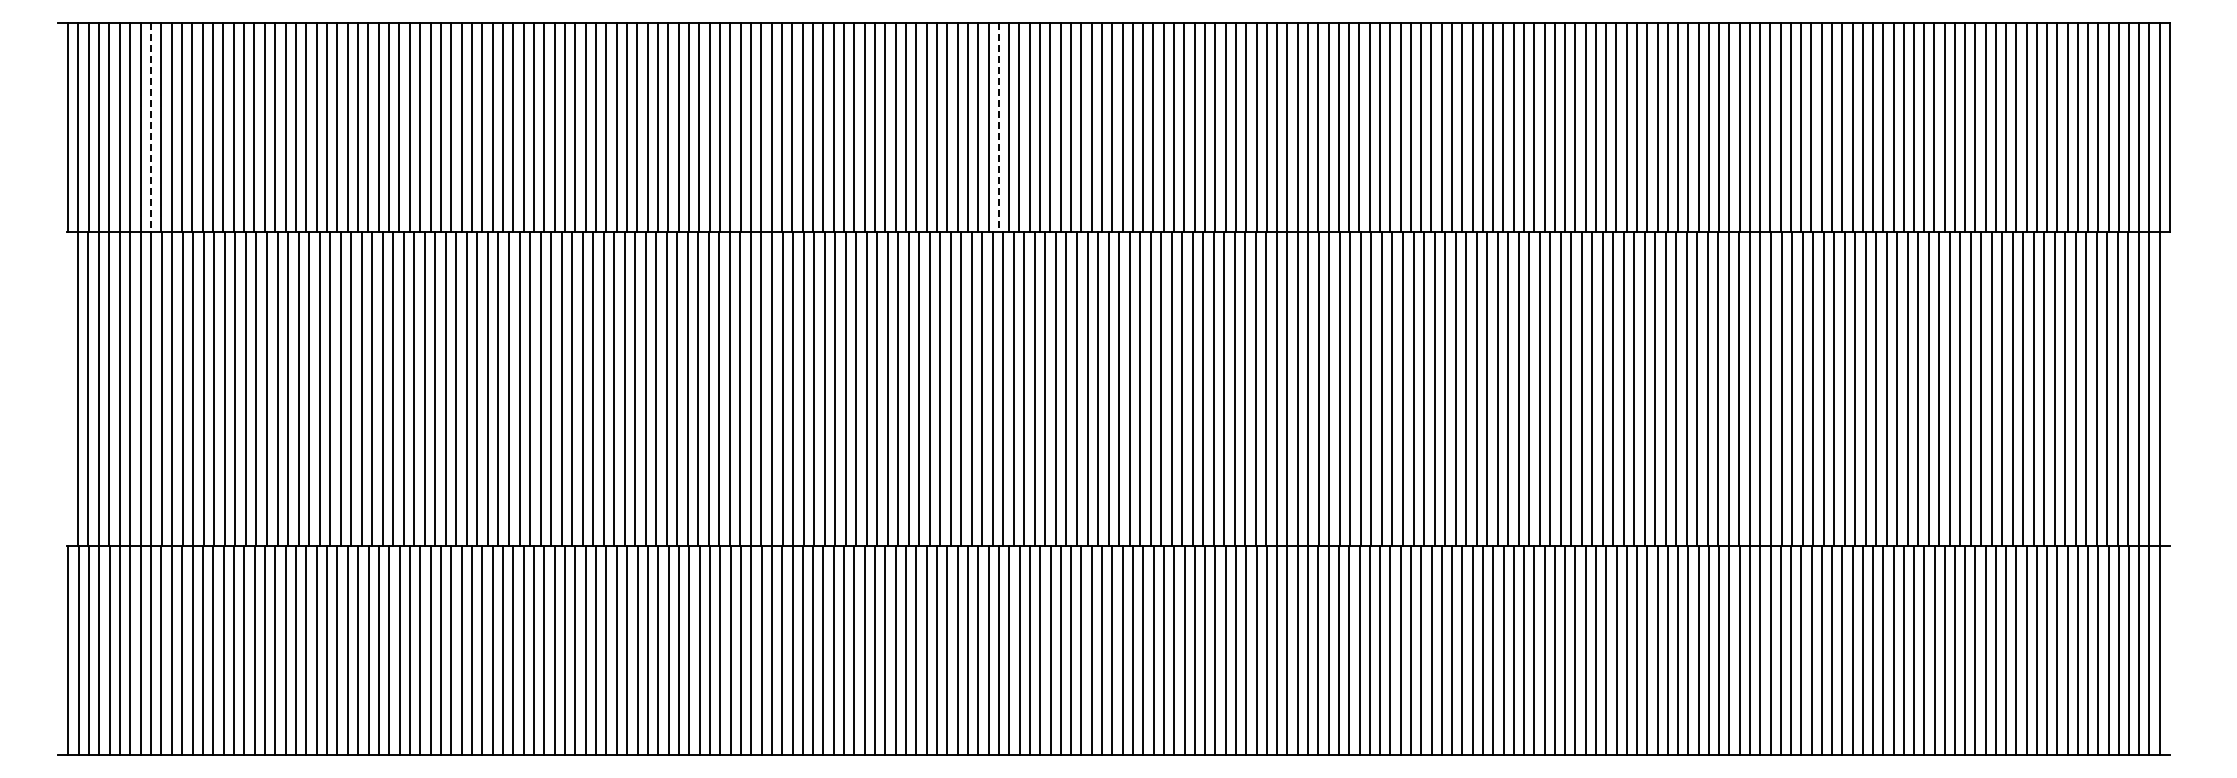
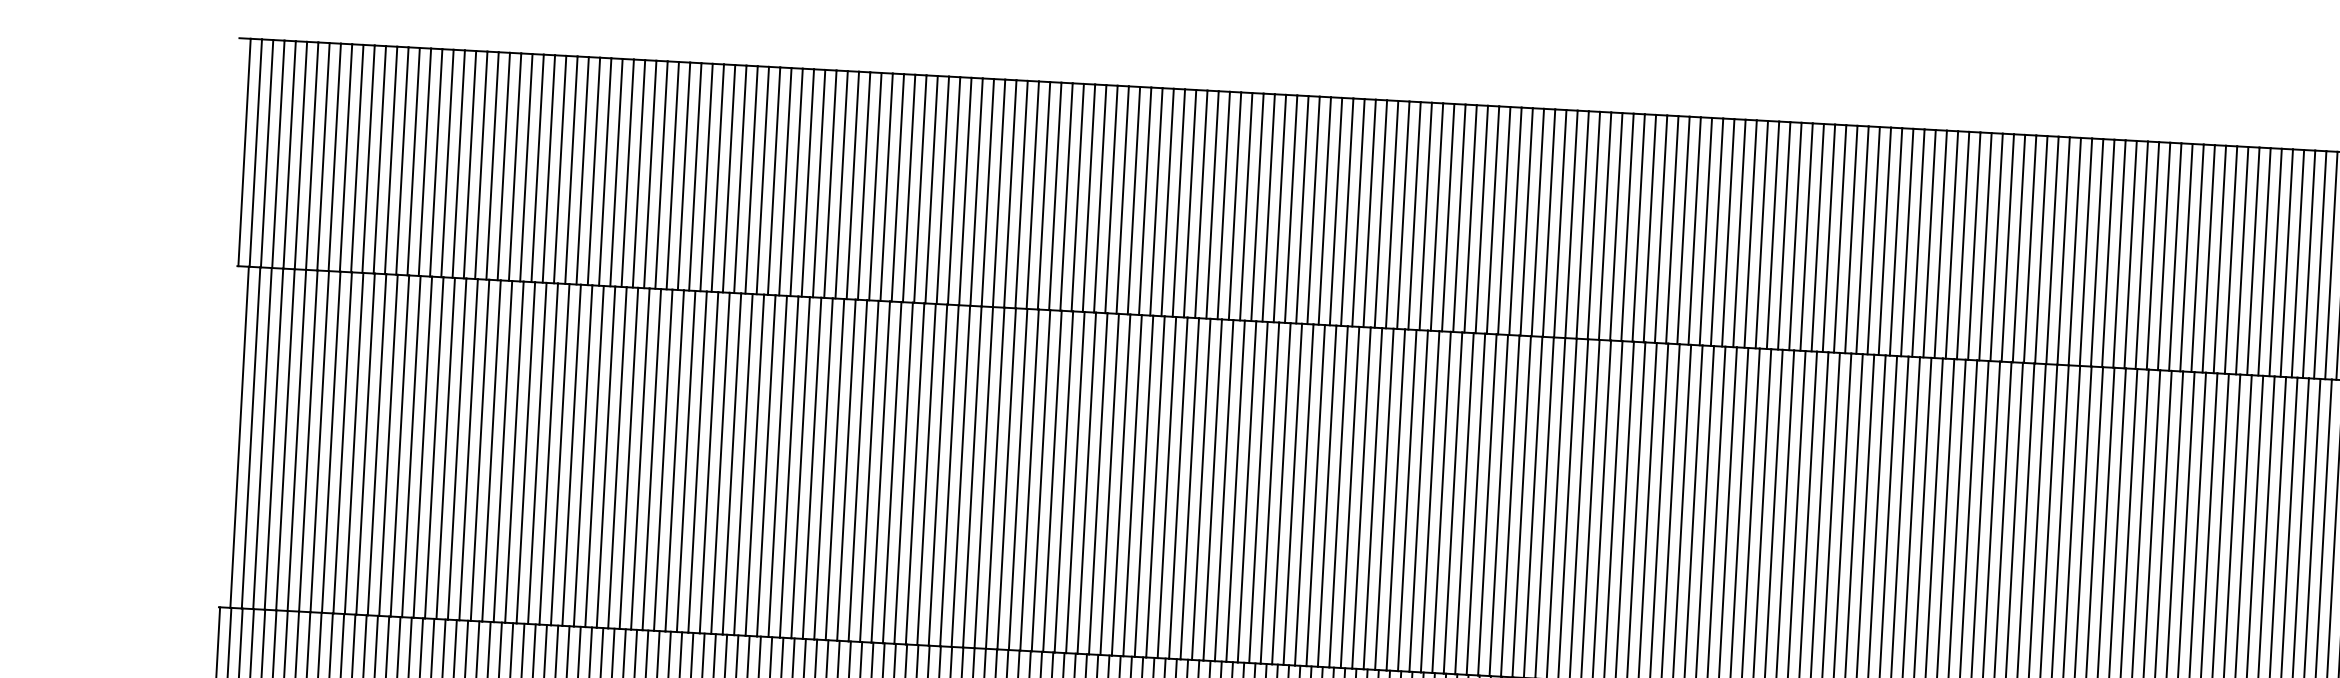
line: (150, 128) -> (334, 158), dashed -> solid
line: (998, 128) -> (1257, 208), dashed -> solid

